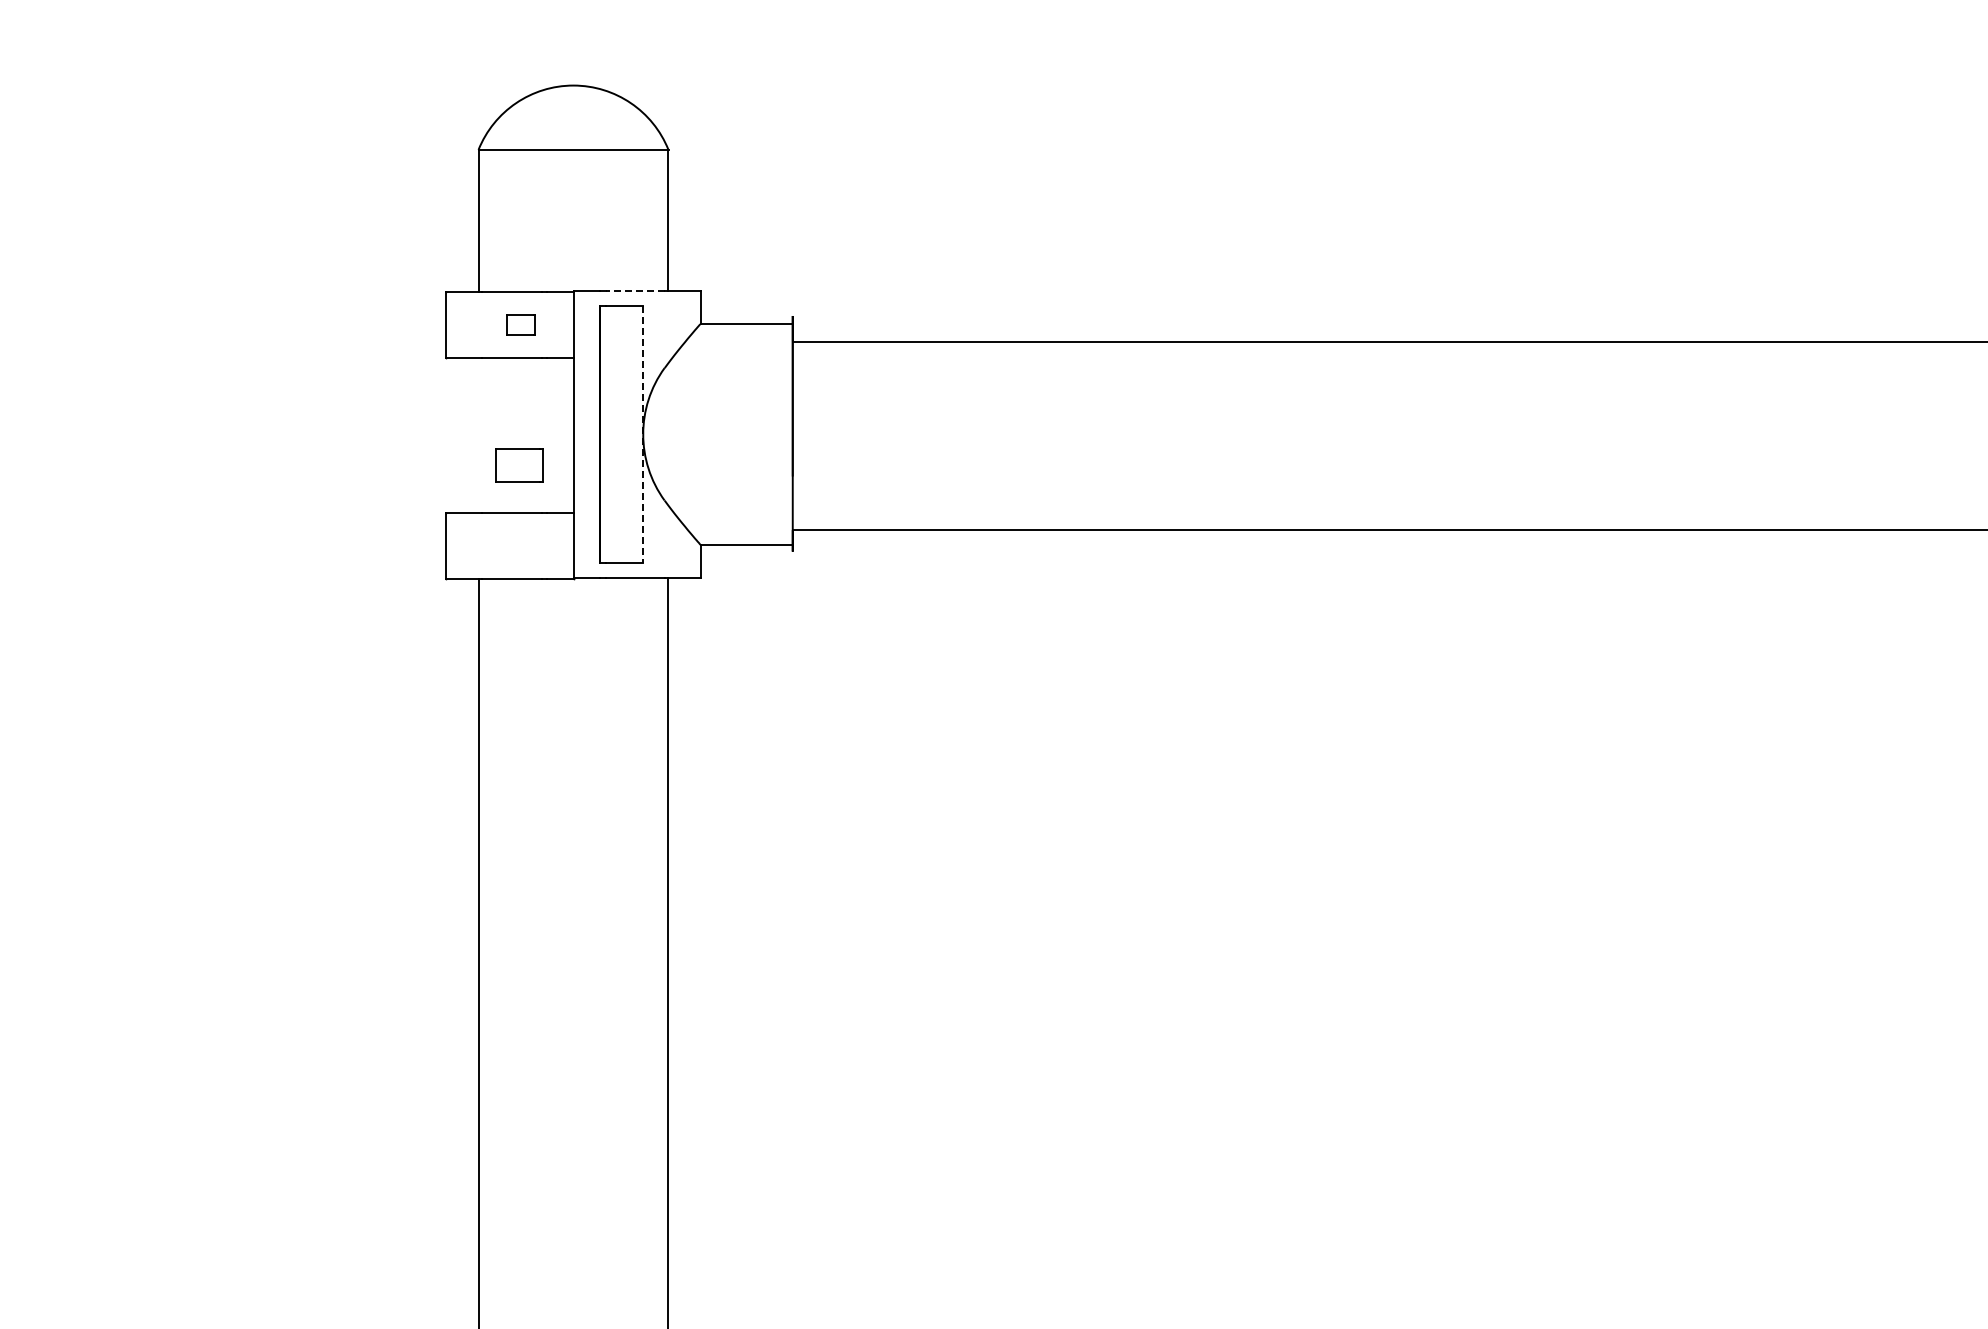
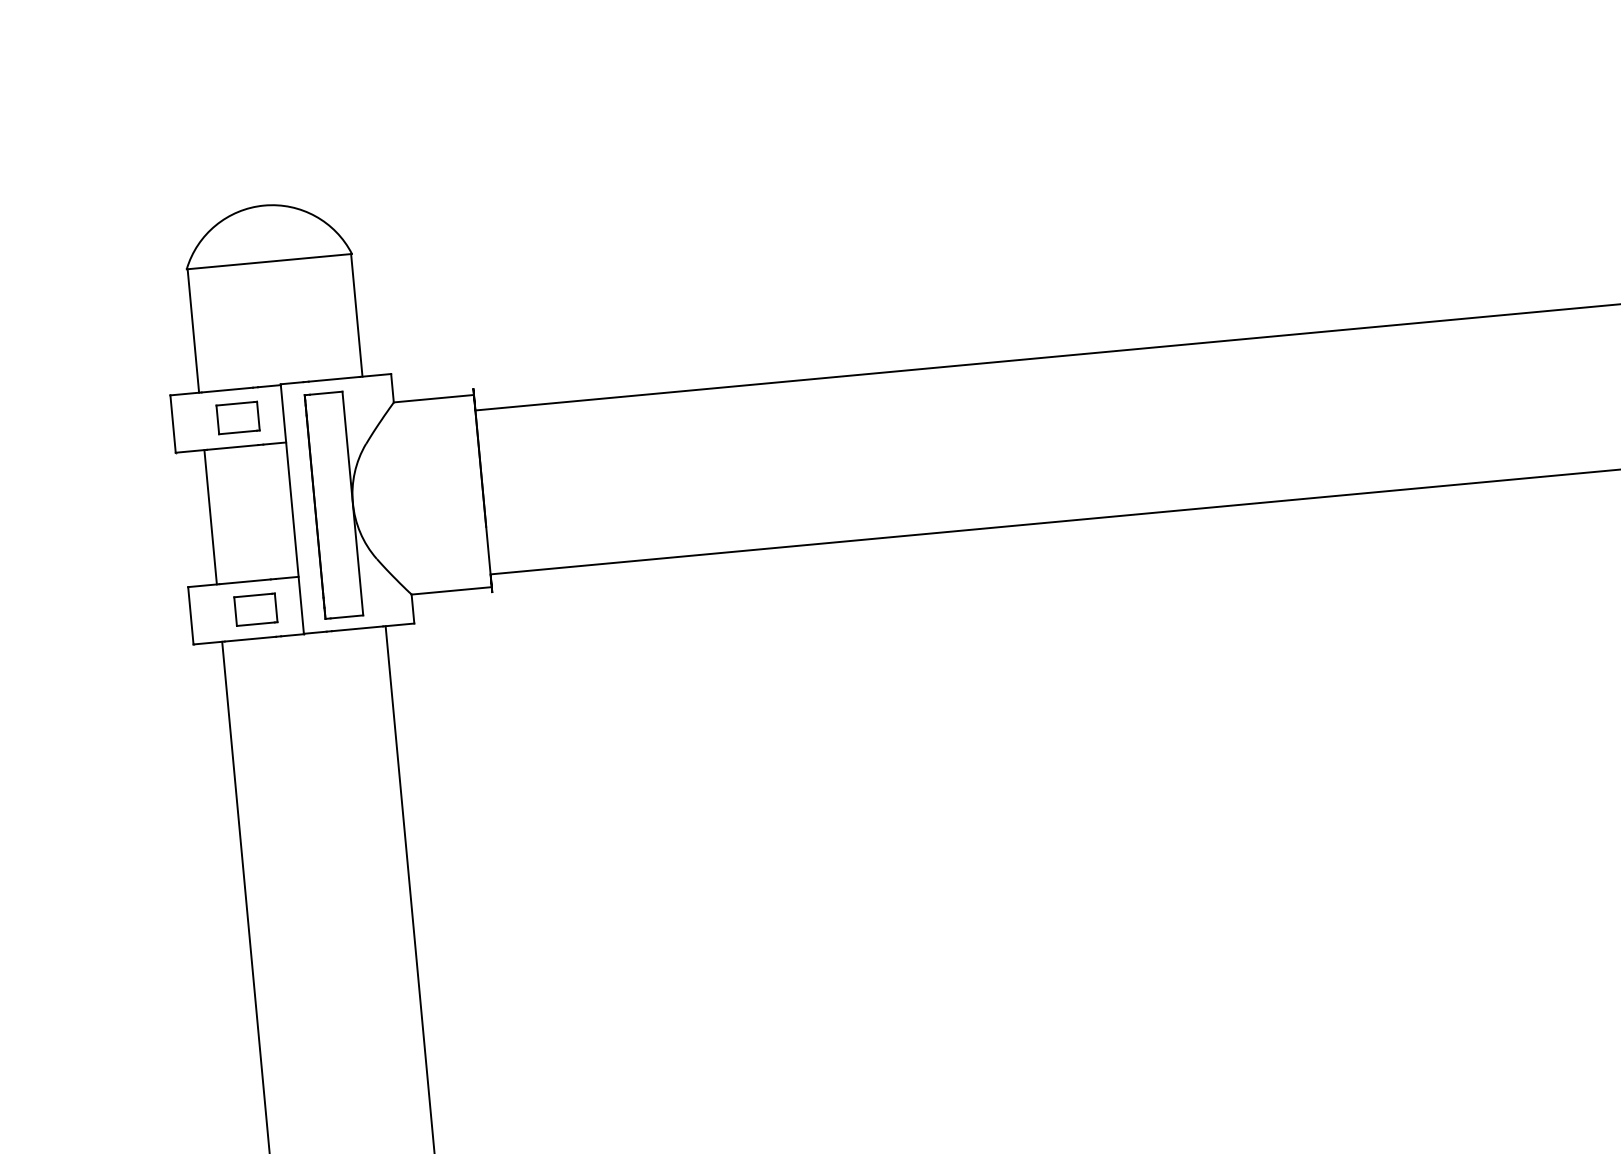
line: (635, 291) -> (334, 379), dashed -> solid
part: (521, 325) -> (238, 418), size x1.67
line: (643, 434) -> (353, 503), dashed -> solid
line: (479, 435) -> (210, 517), added
part: (519, 465) -> (256, 609), moved

